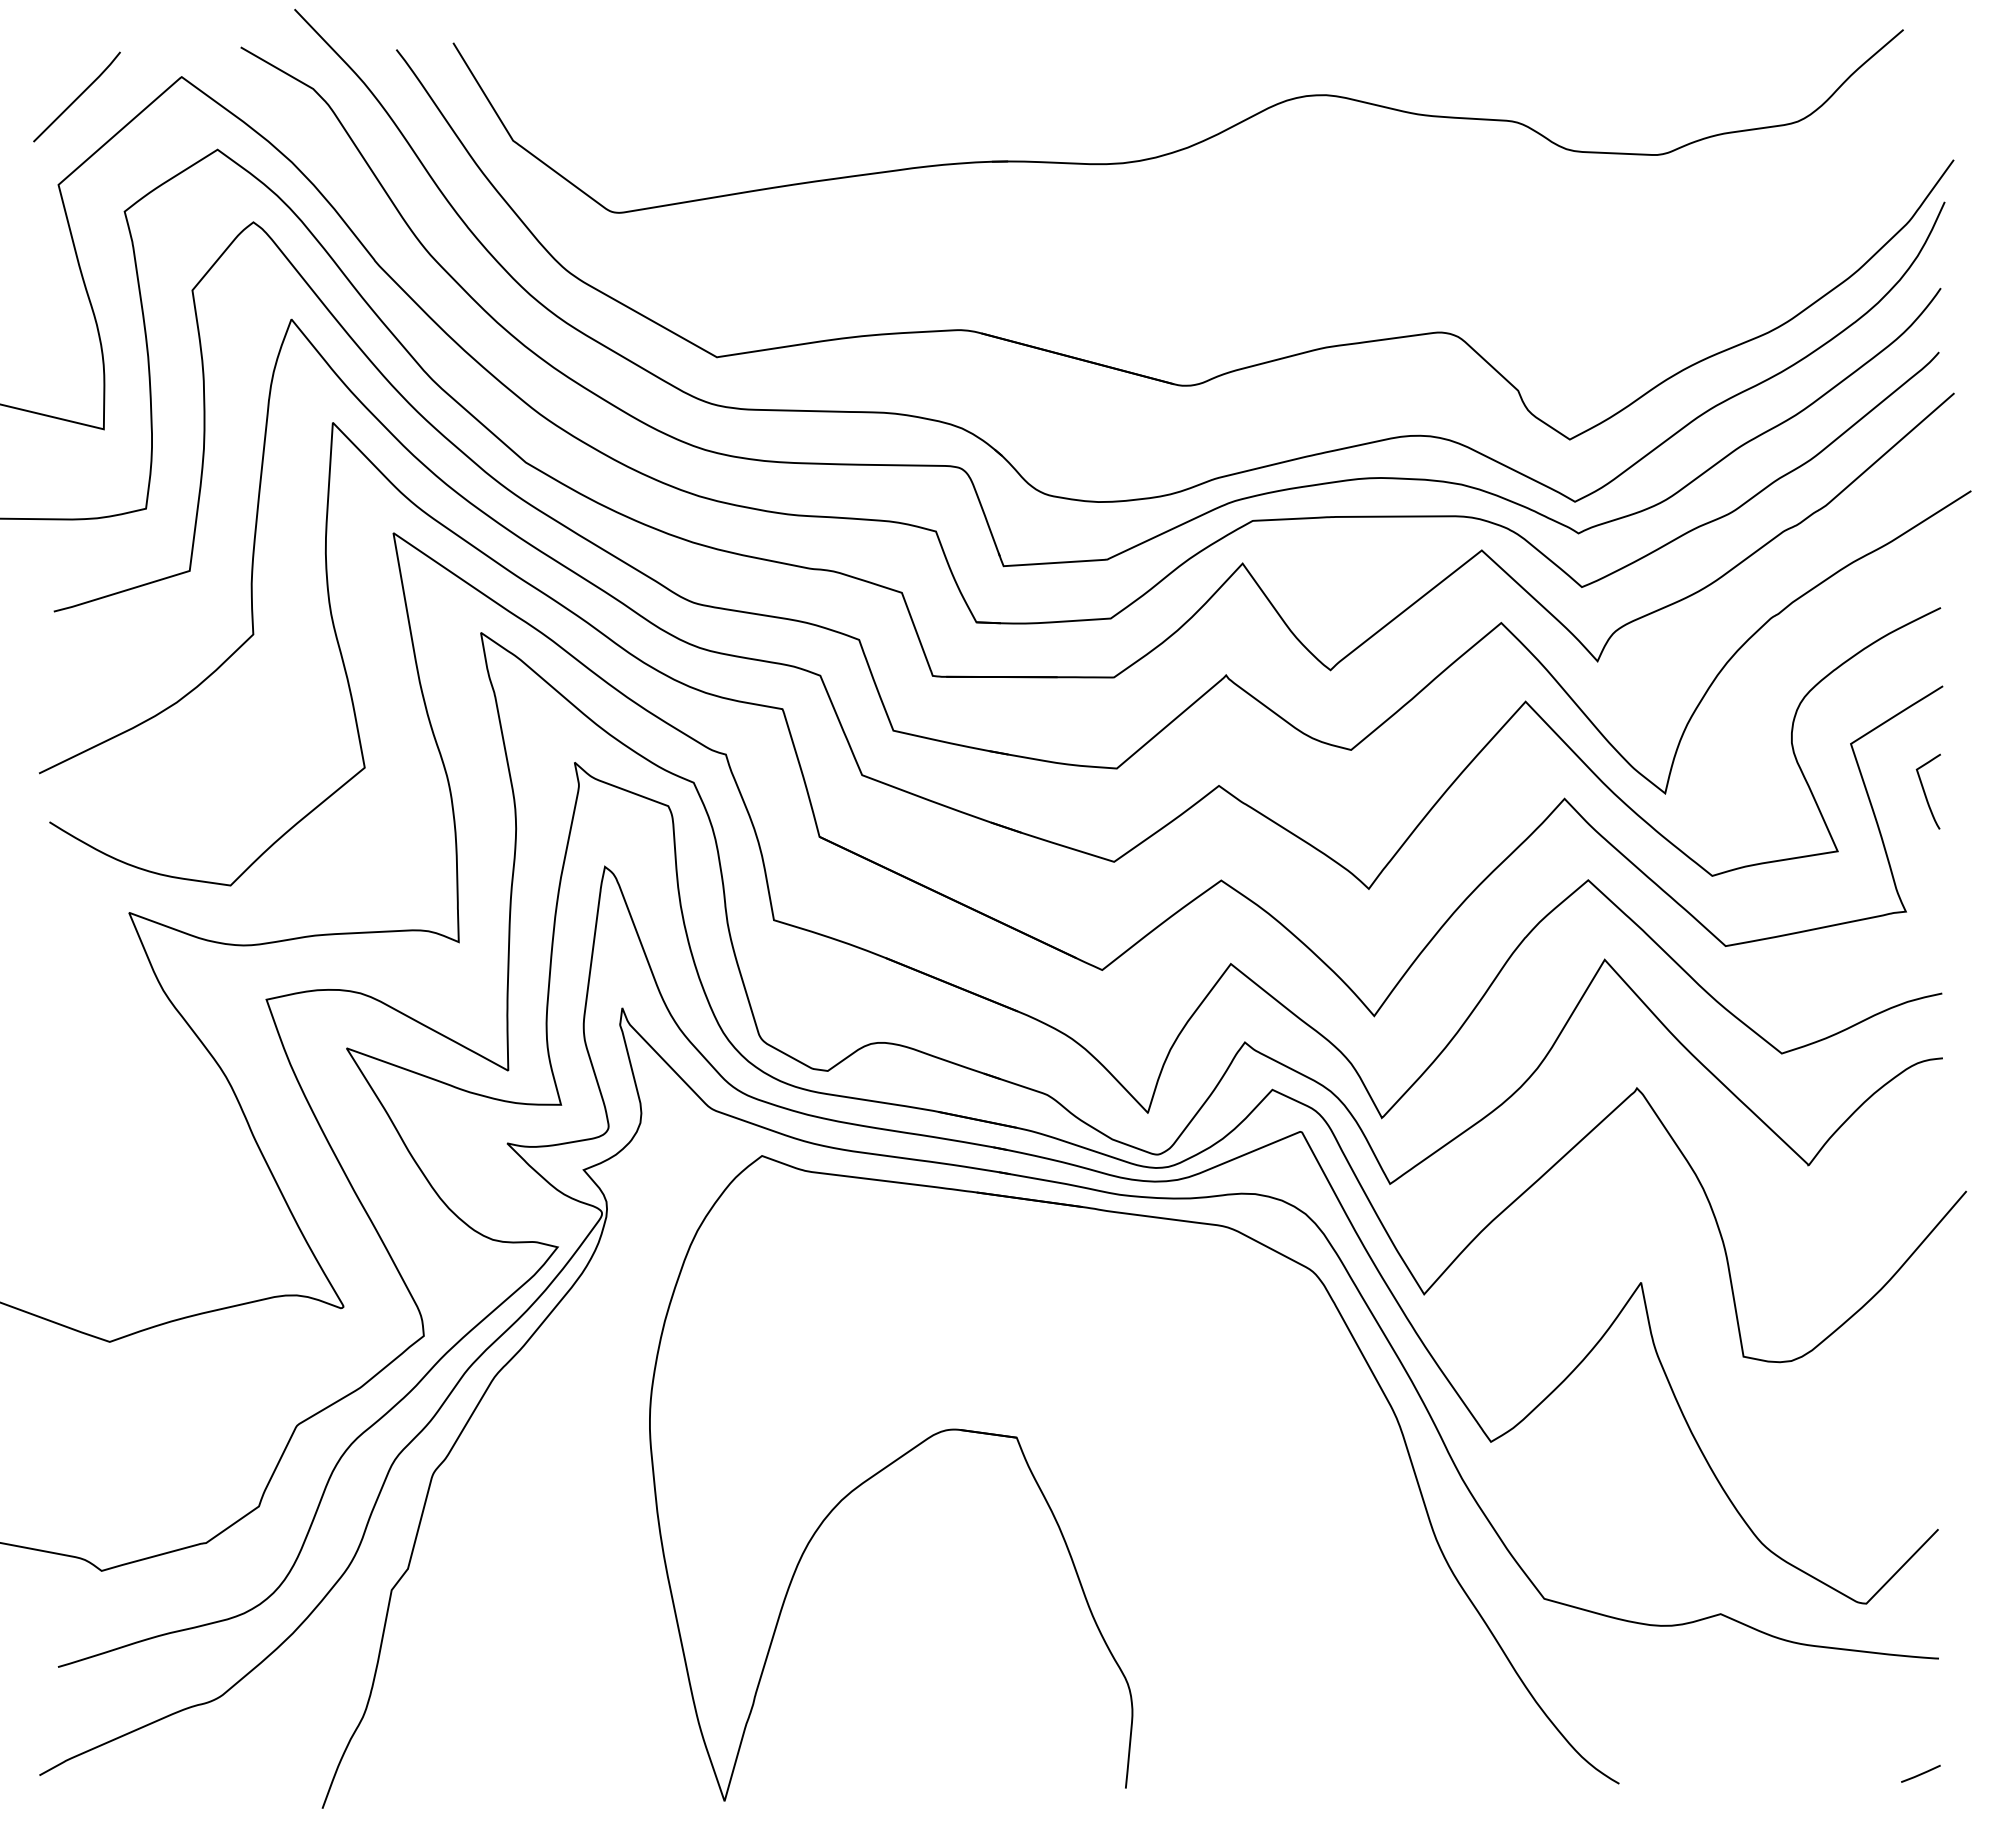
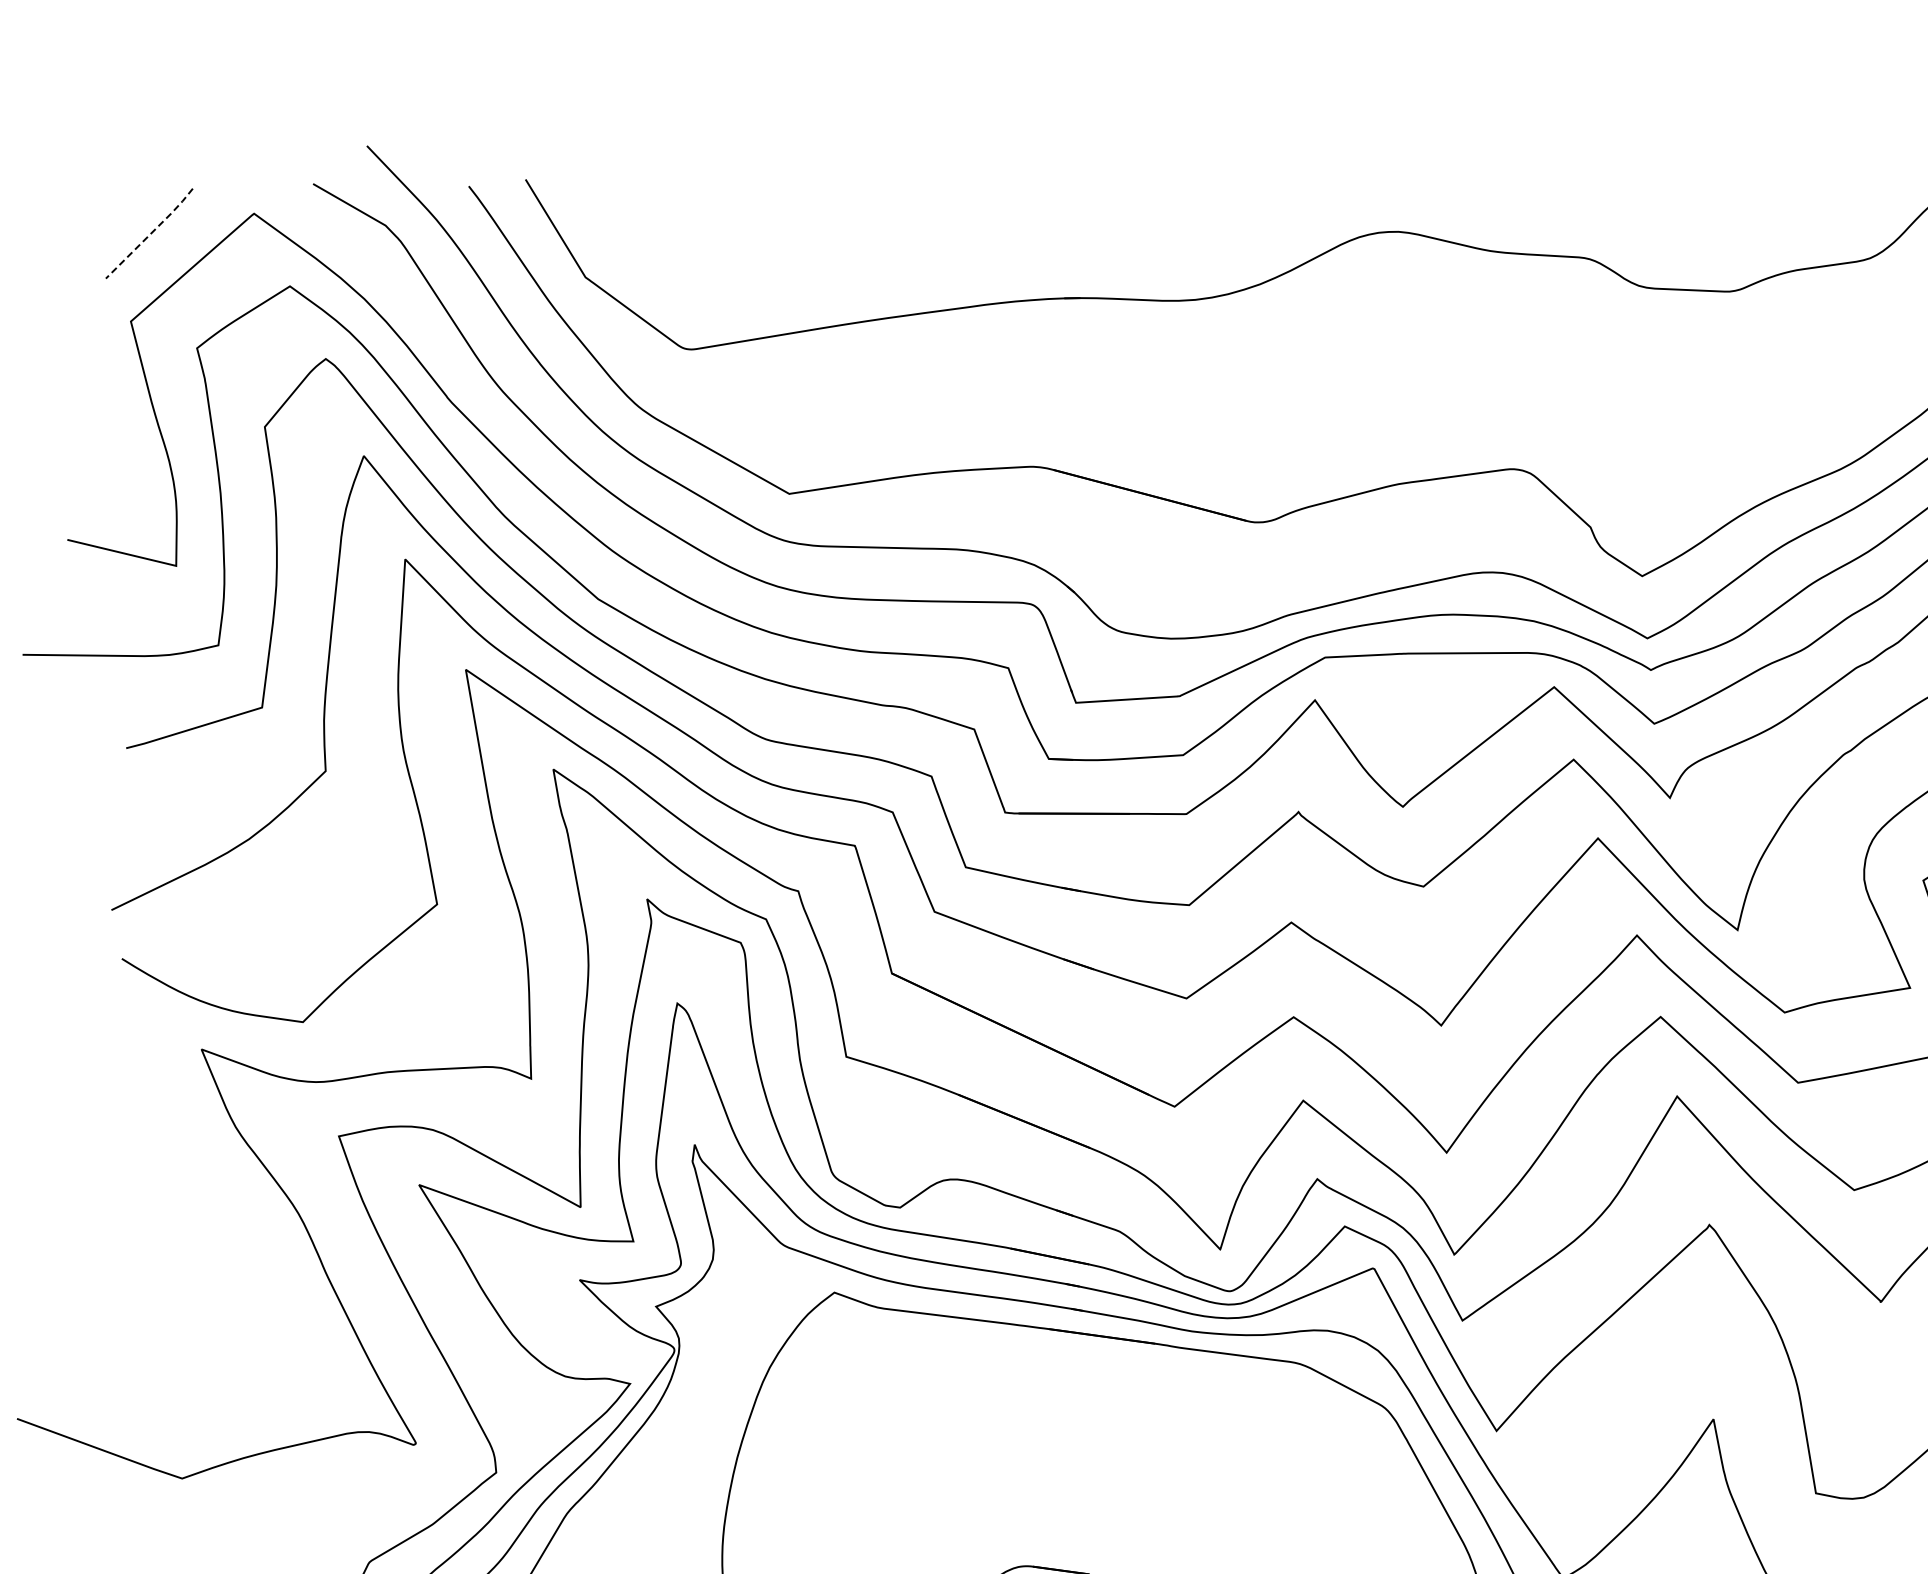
line: (78, 96) -> (150, 233), solid -> dashed

